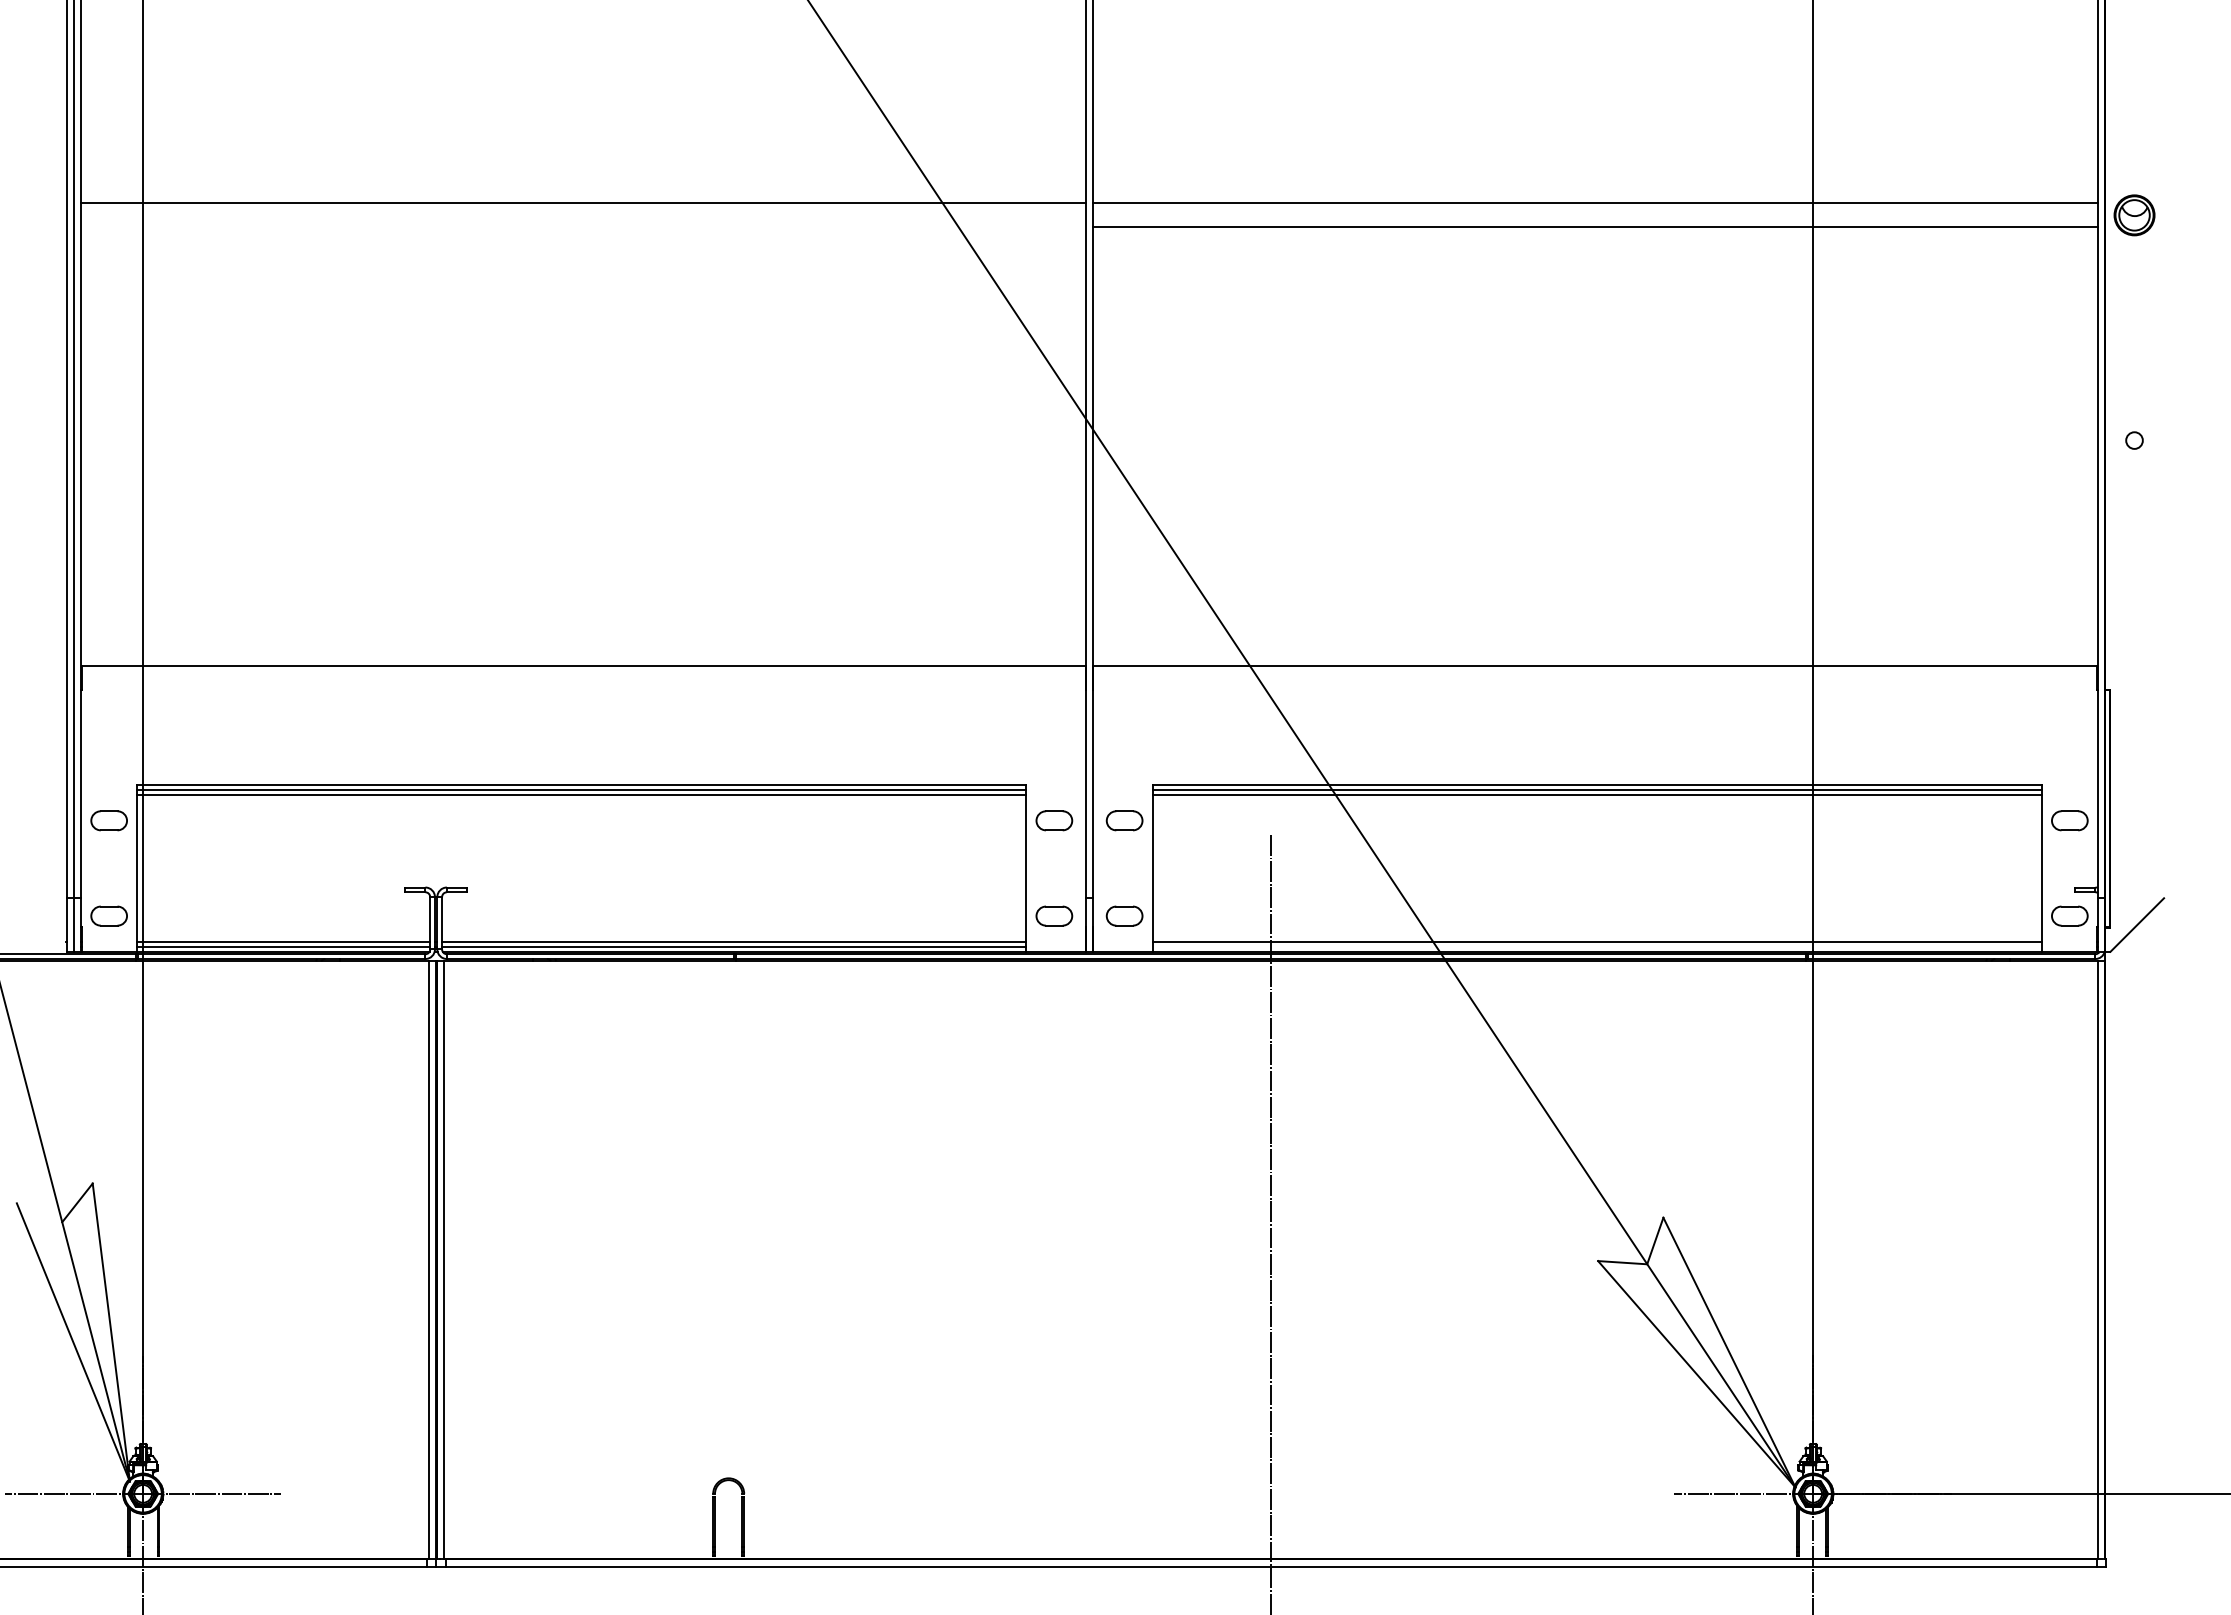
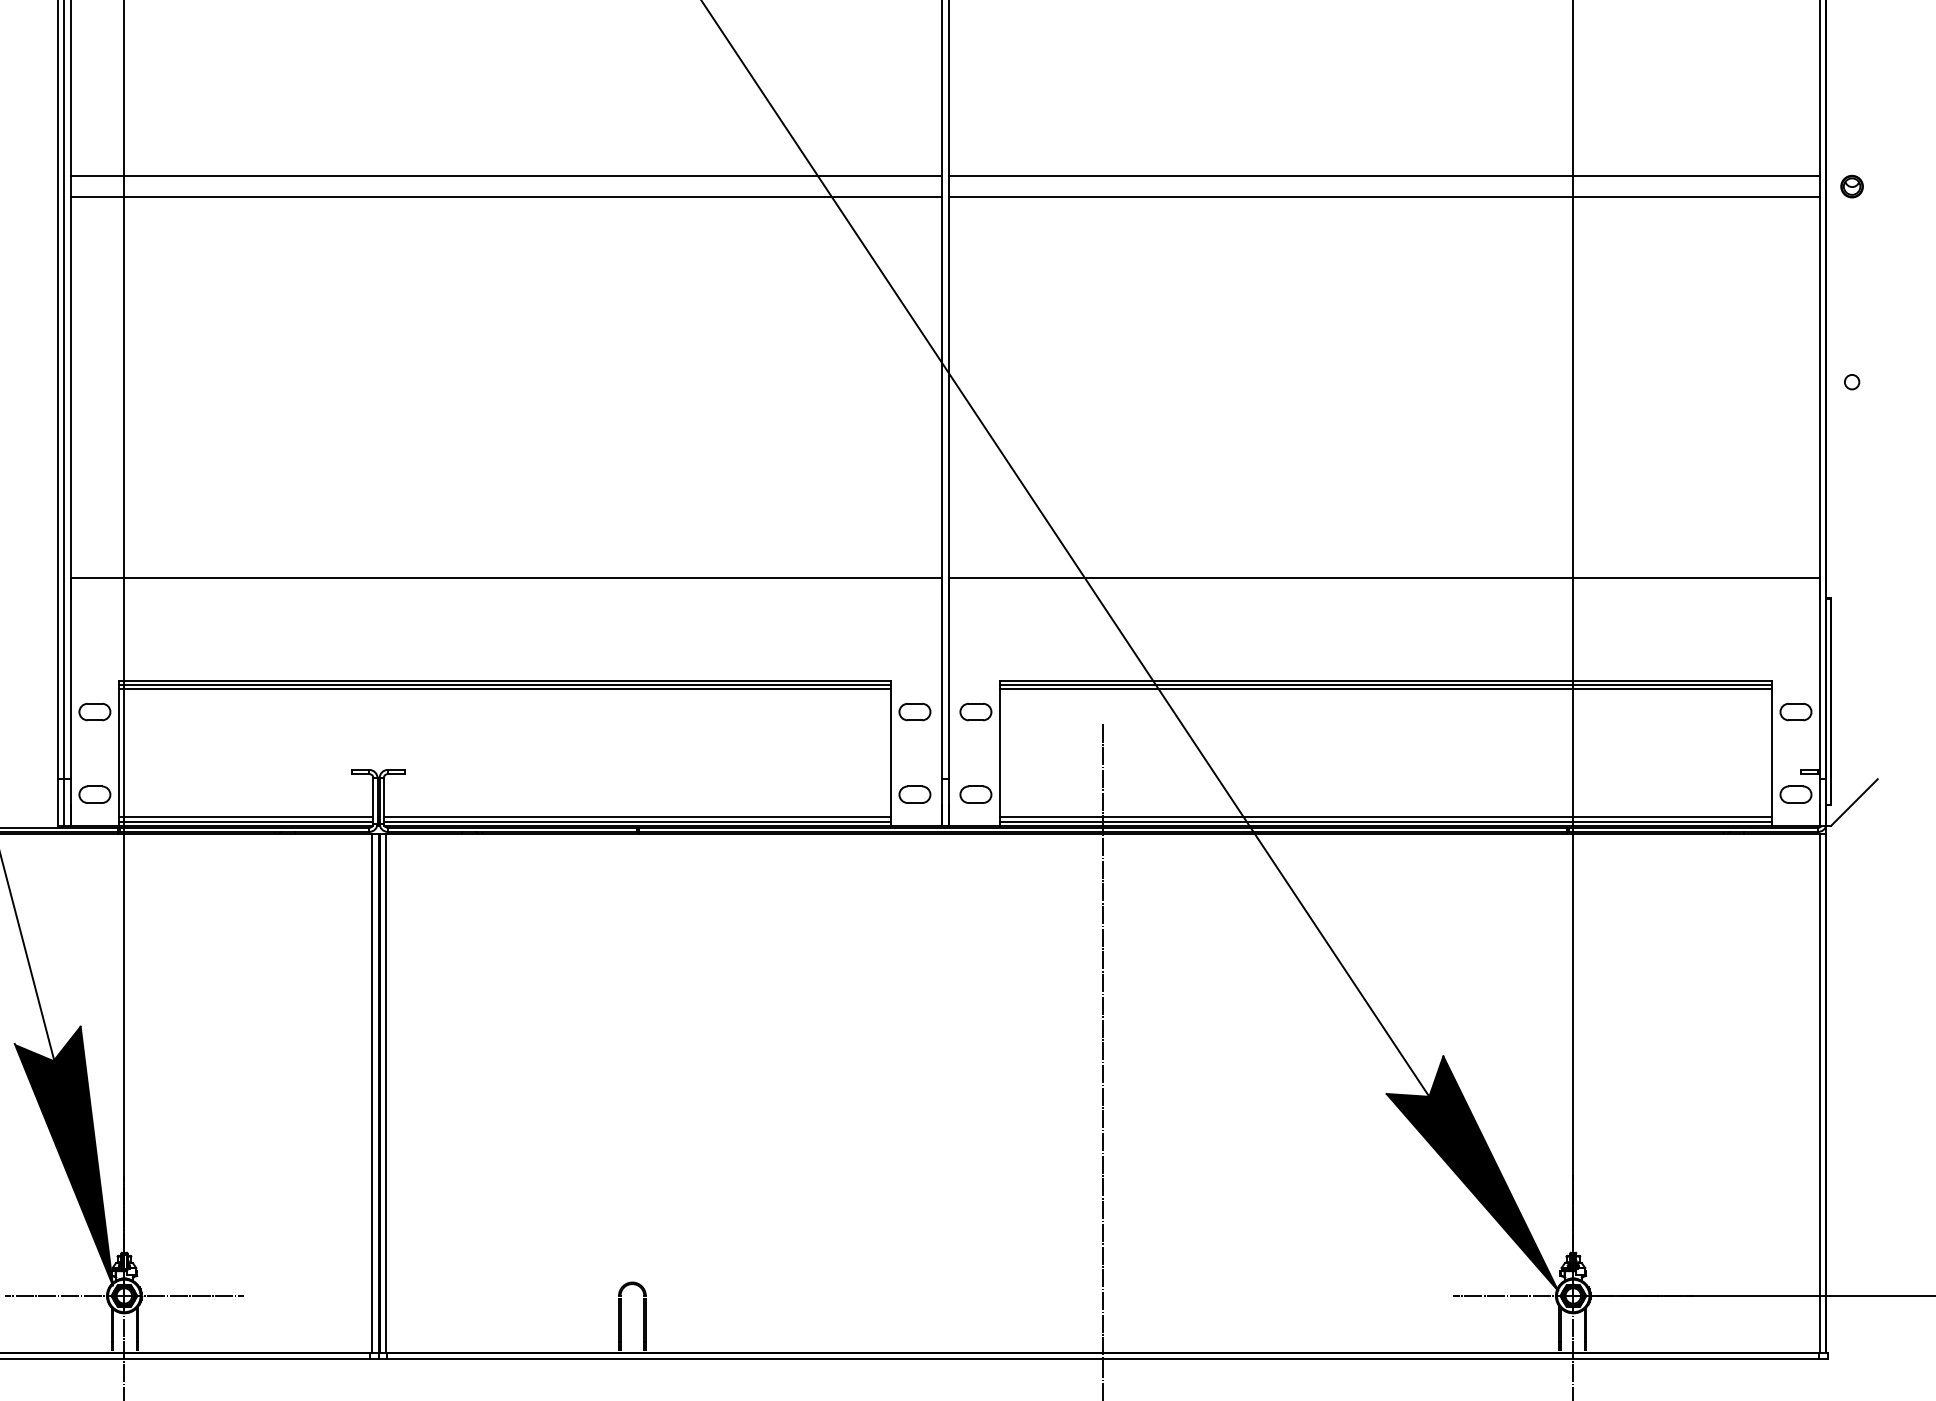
part: (2134, 214) -> (1852, 186), size x0.62
line: (583, 227) -> (506, 197), added
line: (1596, 947) -> (1385, 821), added
fill: (72, 1332) -> (63, 1155), added
fill: (1696, 1352) -> (1472, 1173), added

